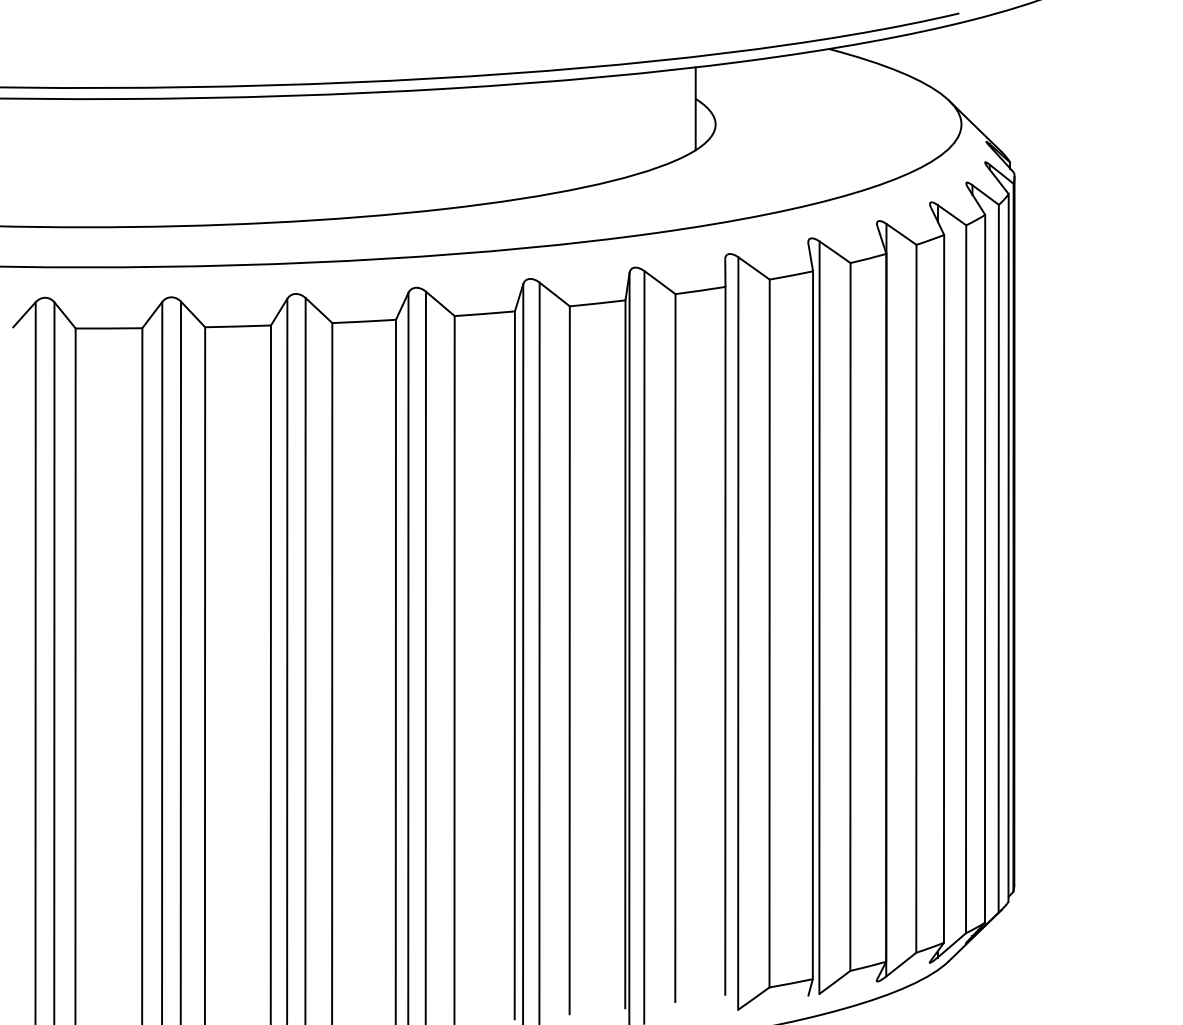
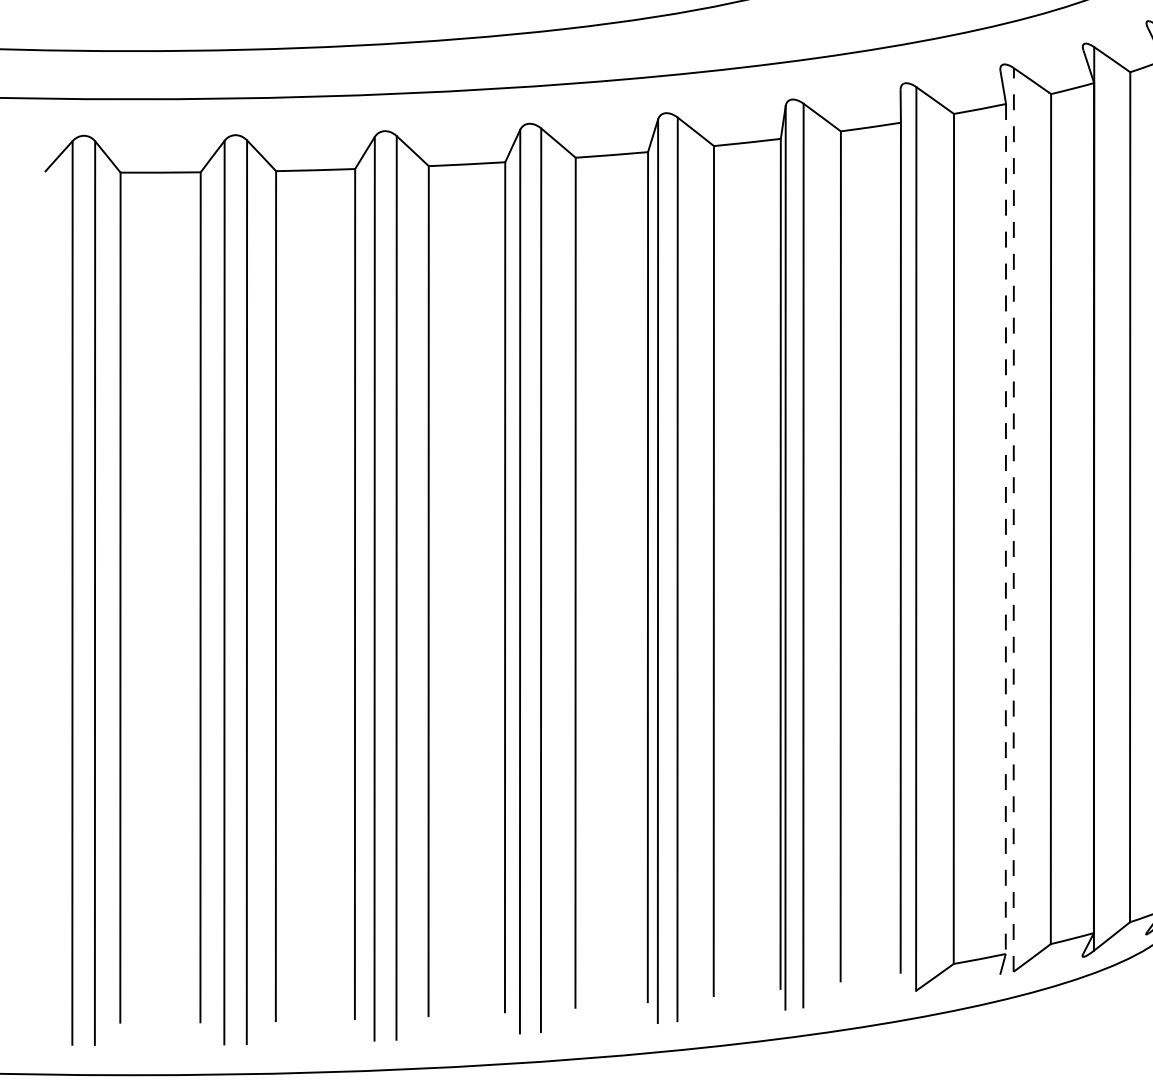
line: (819, 617) -> (1013, 519), solid -> dashed
line: (812, 625) -> (1005, 529), solid -> dashed

